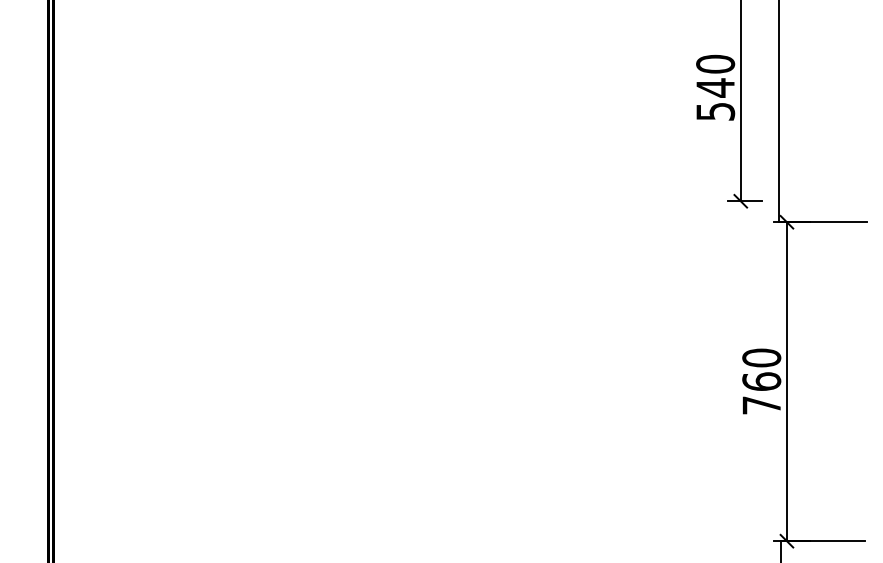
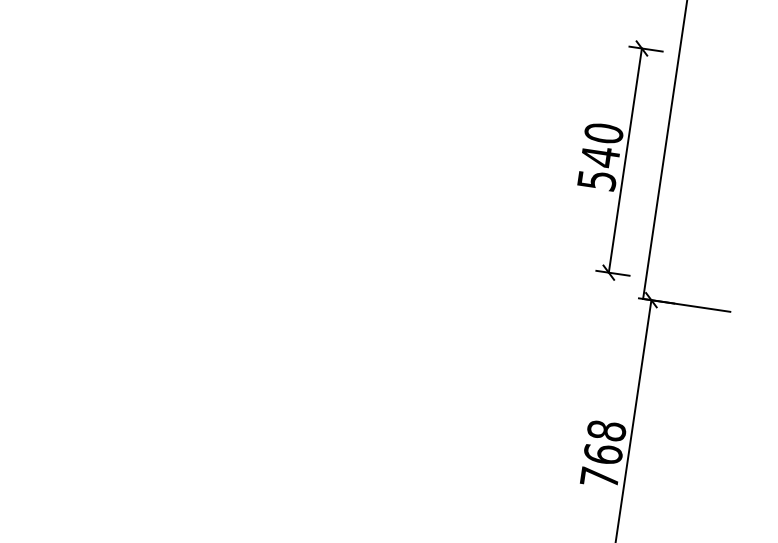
text: (761, 357) -> (606, 430), 760 -> 768

